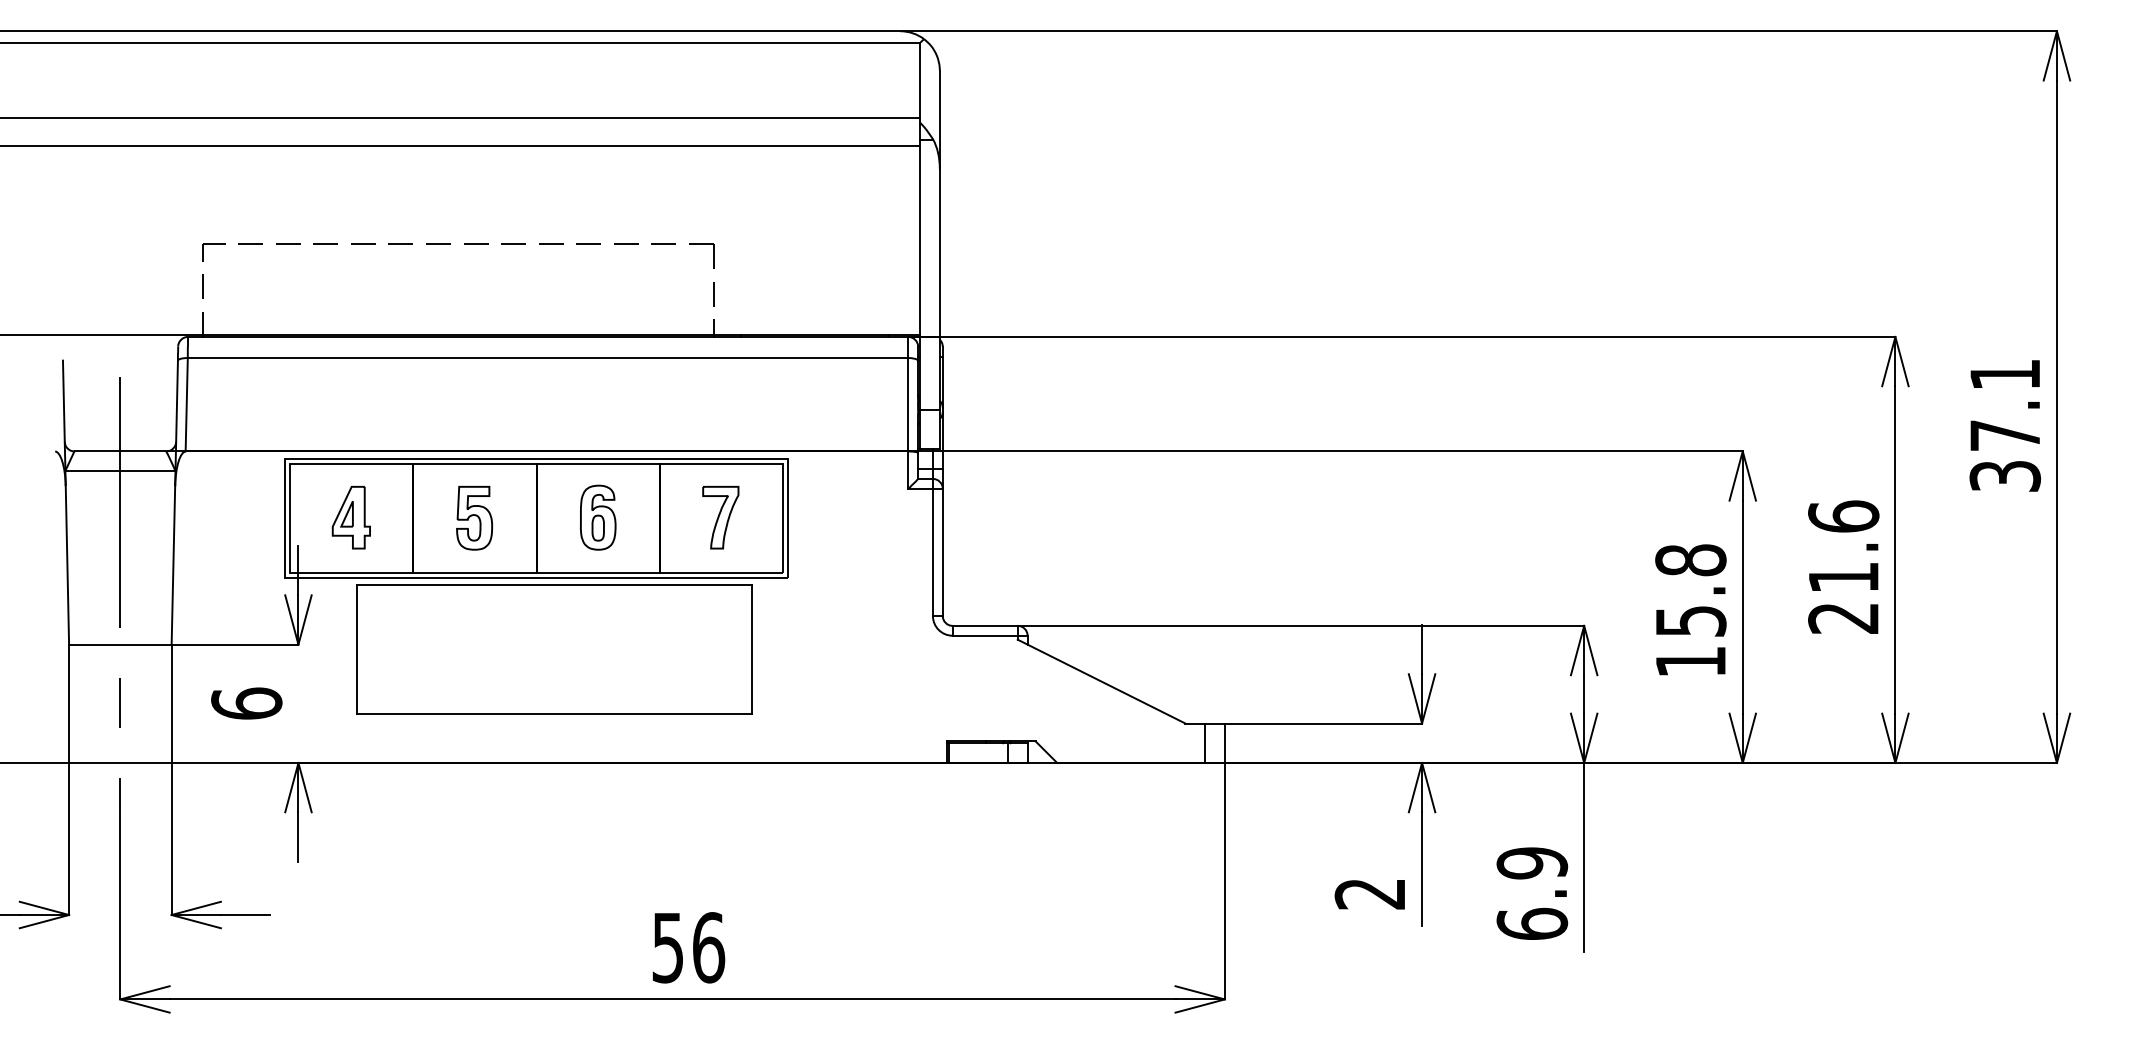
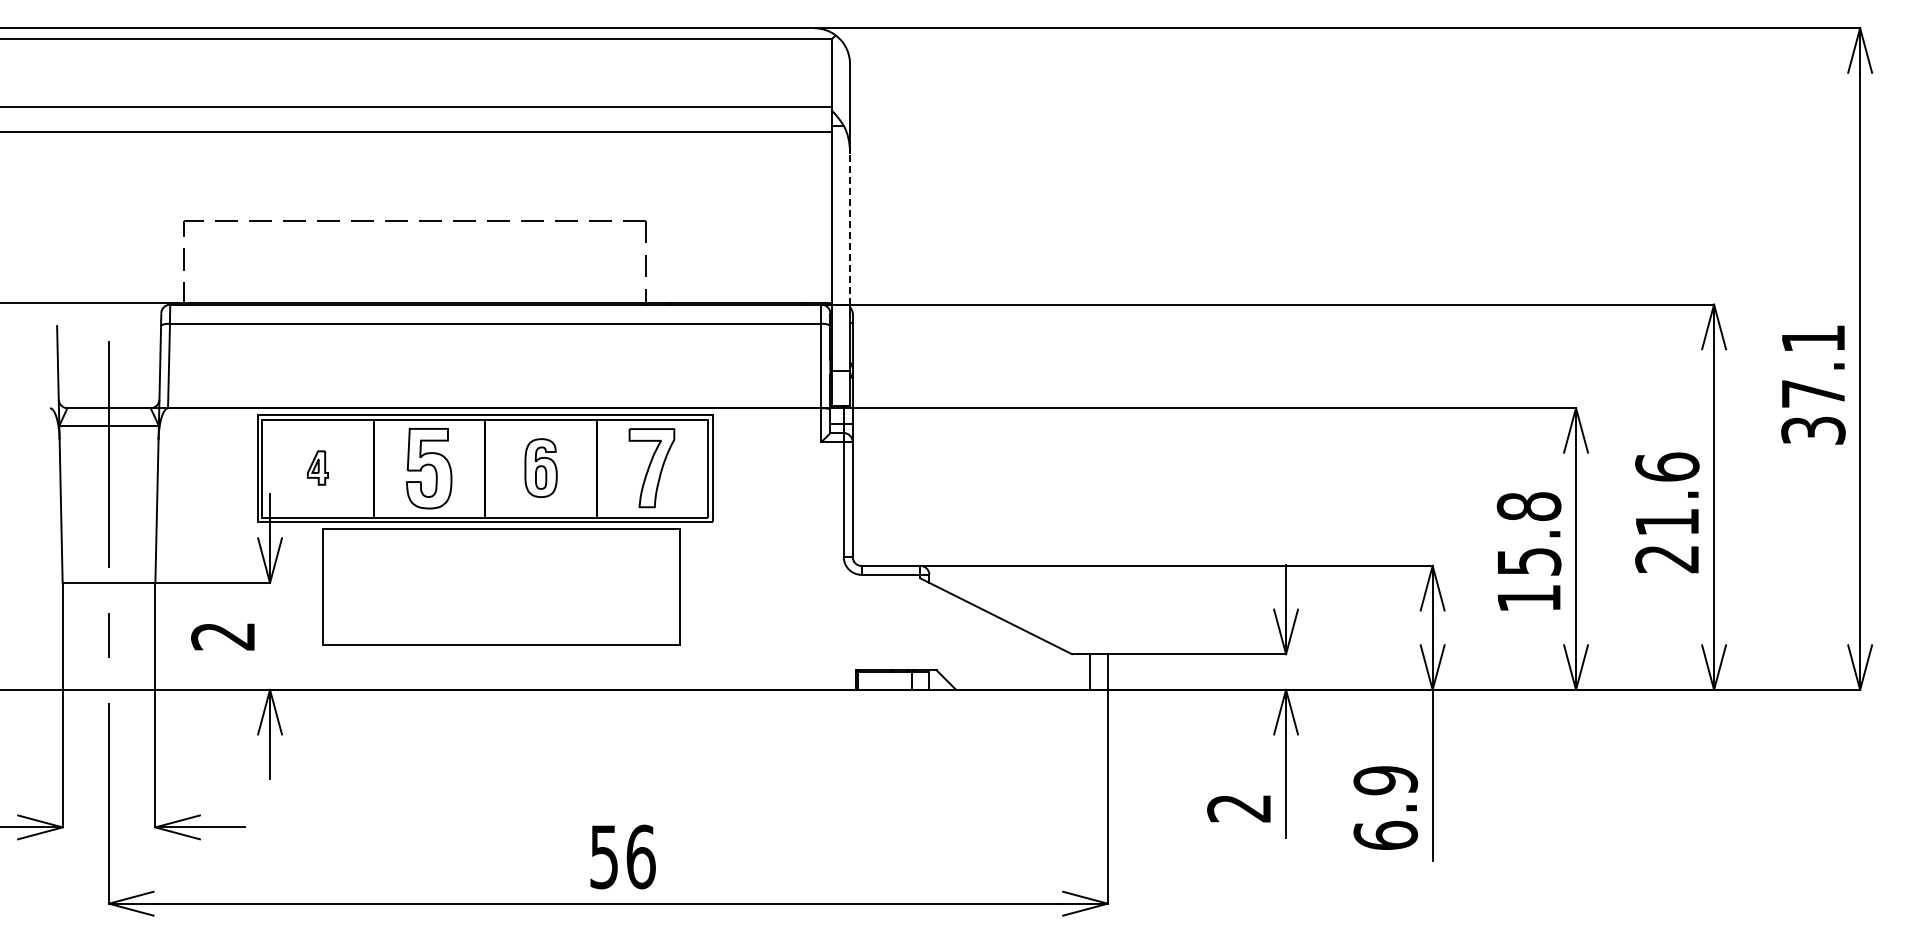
line: (940, 252) -> (850, 228), solid -> dashed
part: (350, 517) -> (317, 467), size x0.6
part: (720, 517) -> (651, 467), size x1.4
part: (474, 518) -> (429, 468), size x1.4
text: (246, 702) -> (223, 635), 6 -> 2

